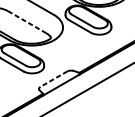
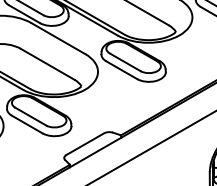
line: (27, 22) -> (47, 64), dashed -> solid
line: (54, 79) -> (85, 144), dashed -> solid

